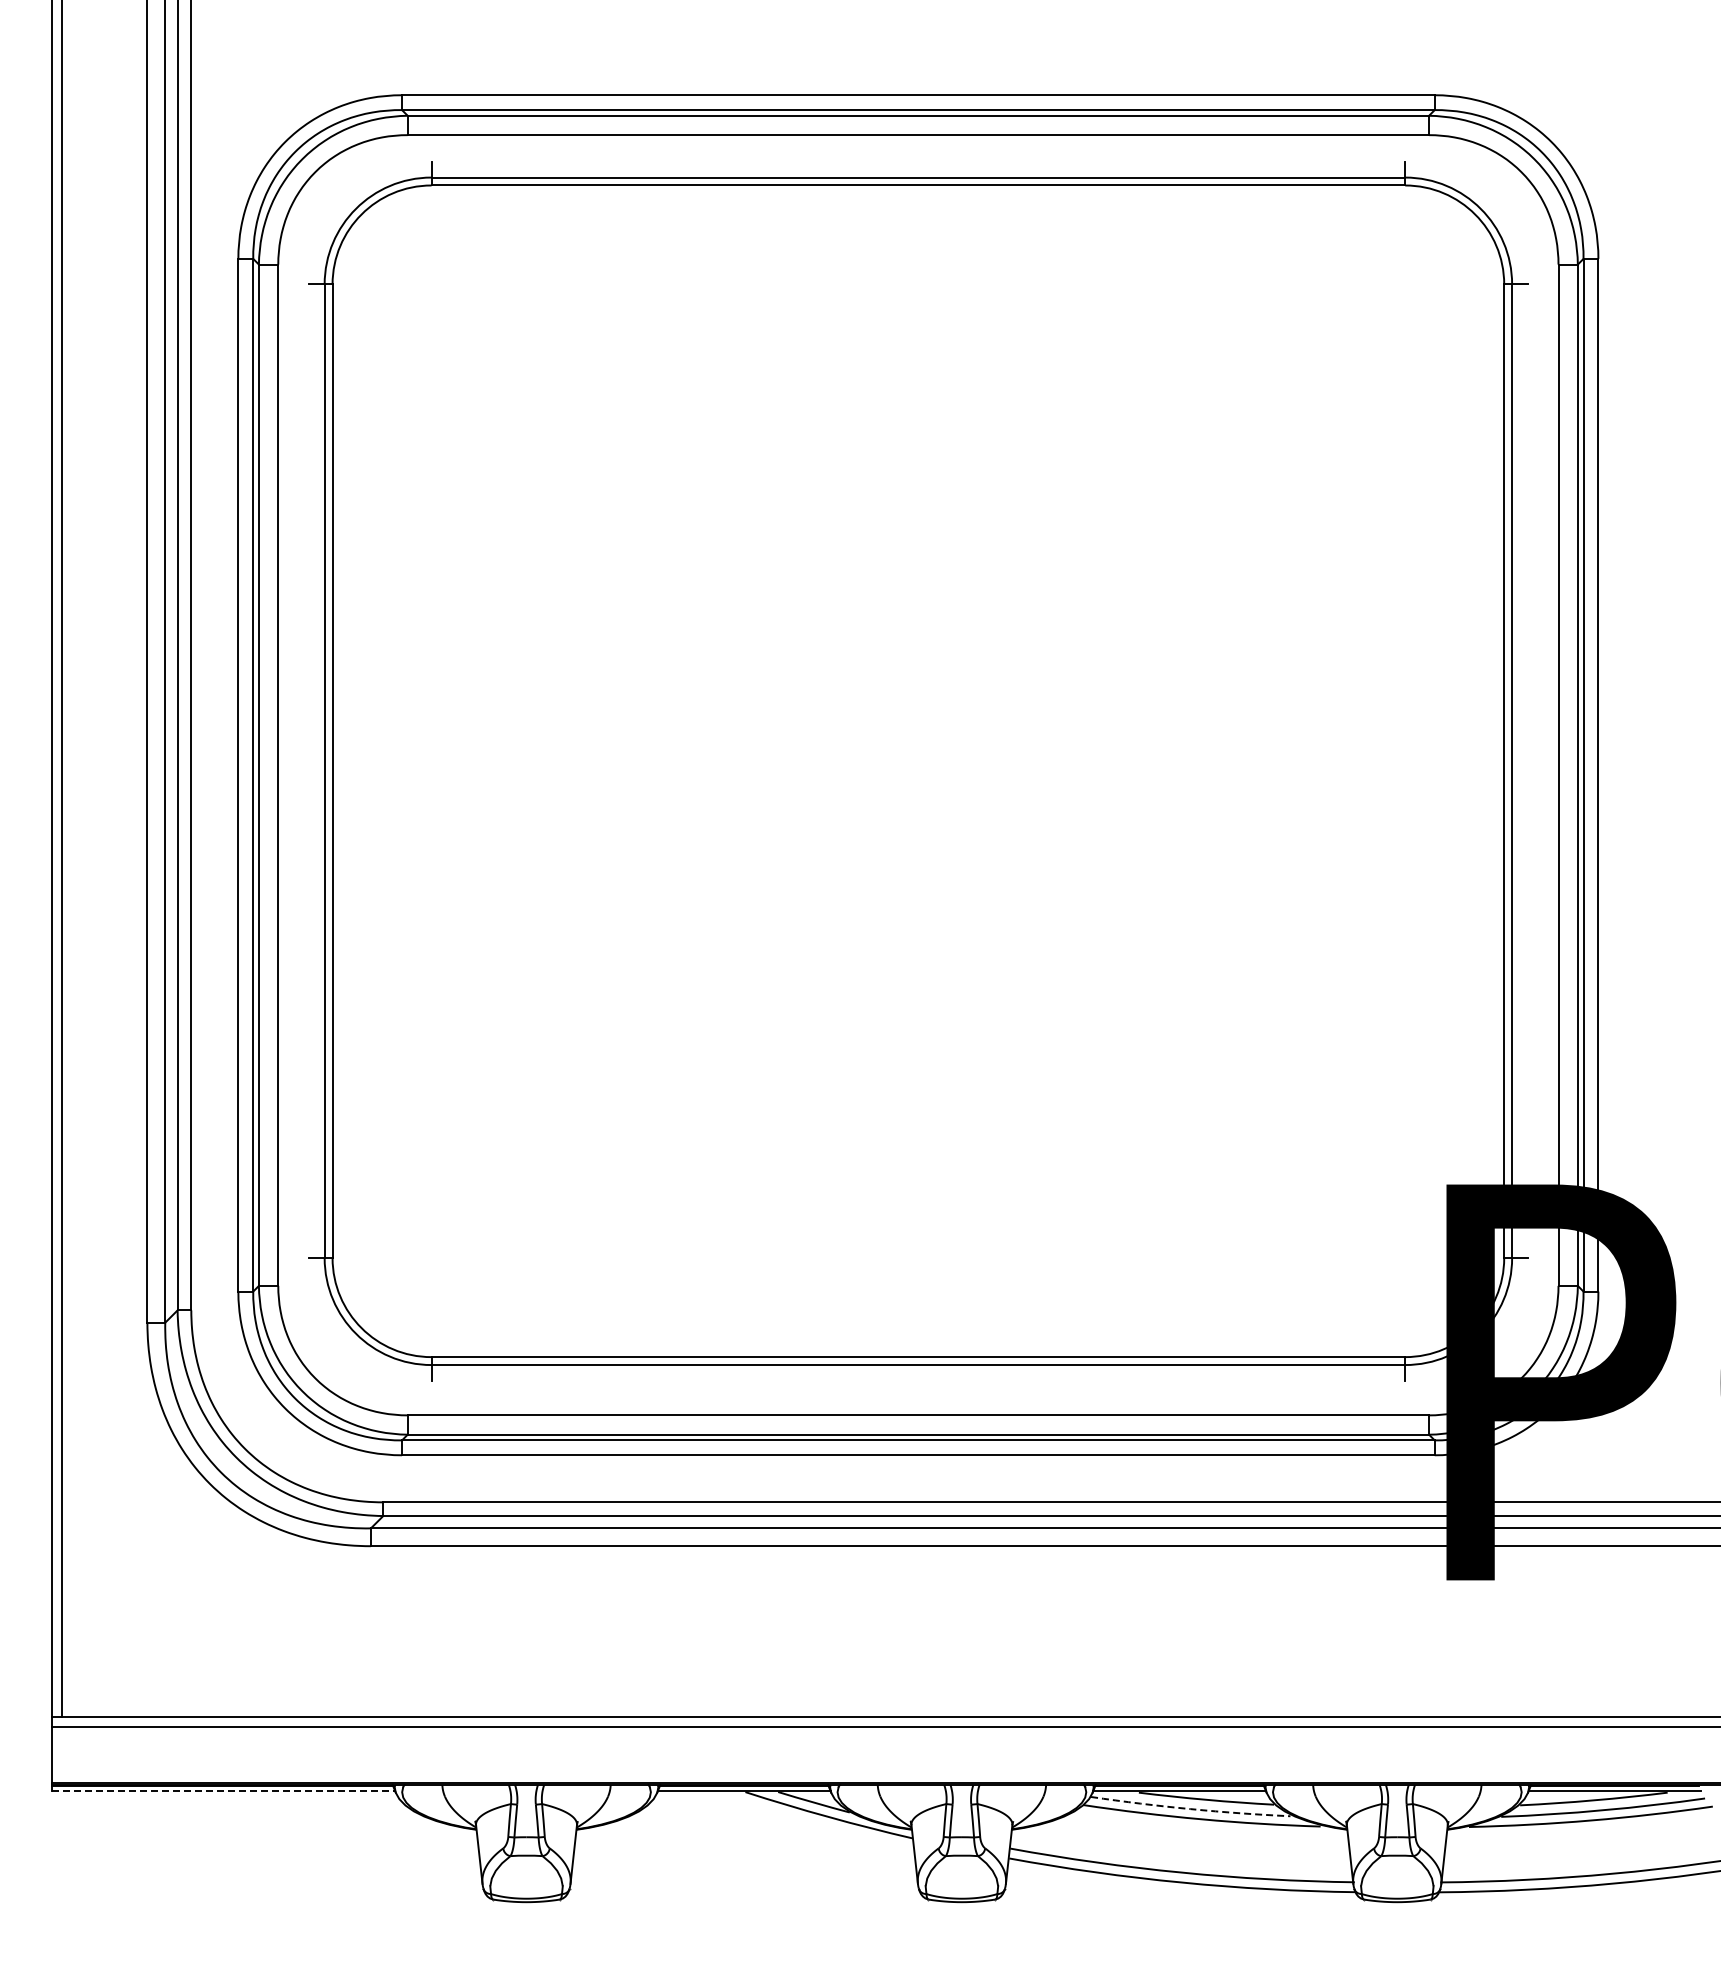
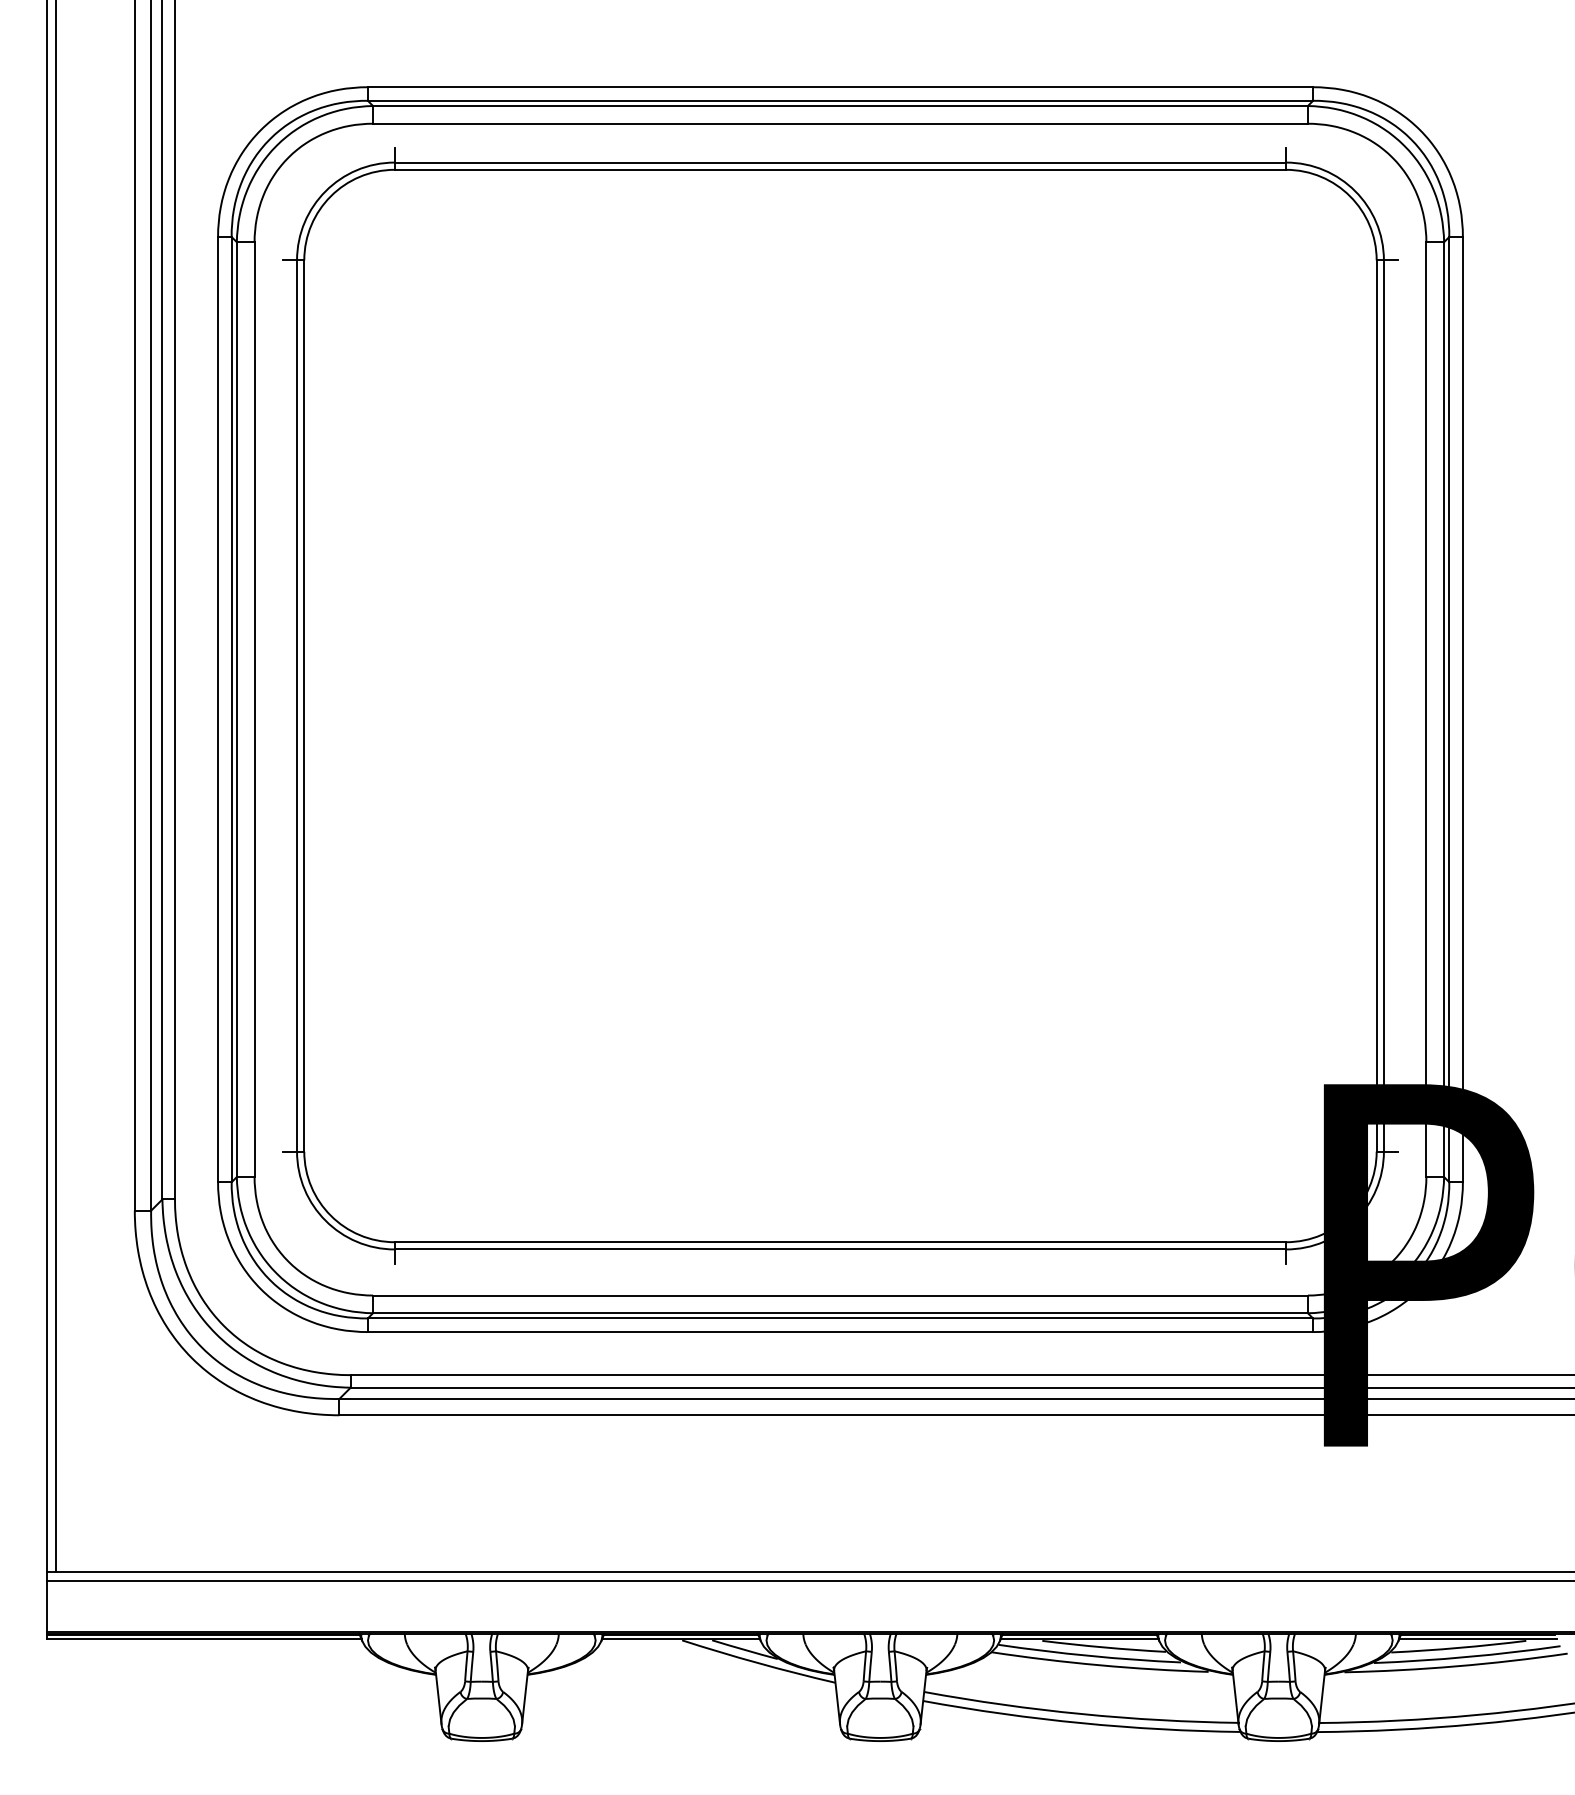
line: (223, 1791) -> (204, 1639), dashed -> solid
arc: (1190, 1809) -> (1089, 1656), dashed -> solid

